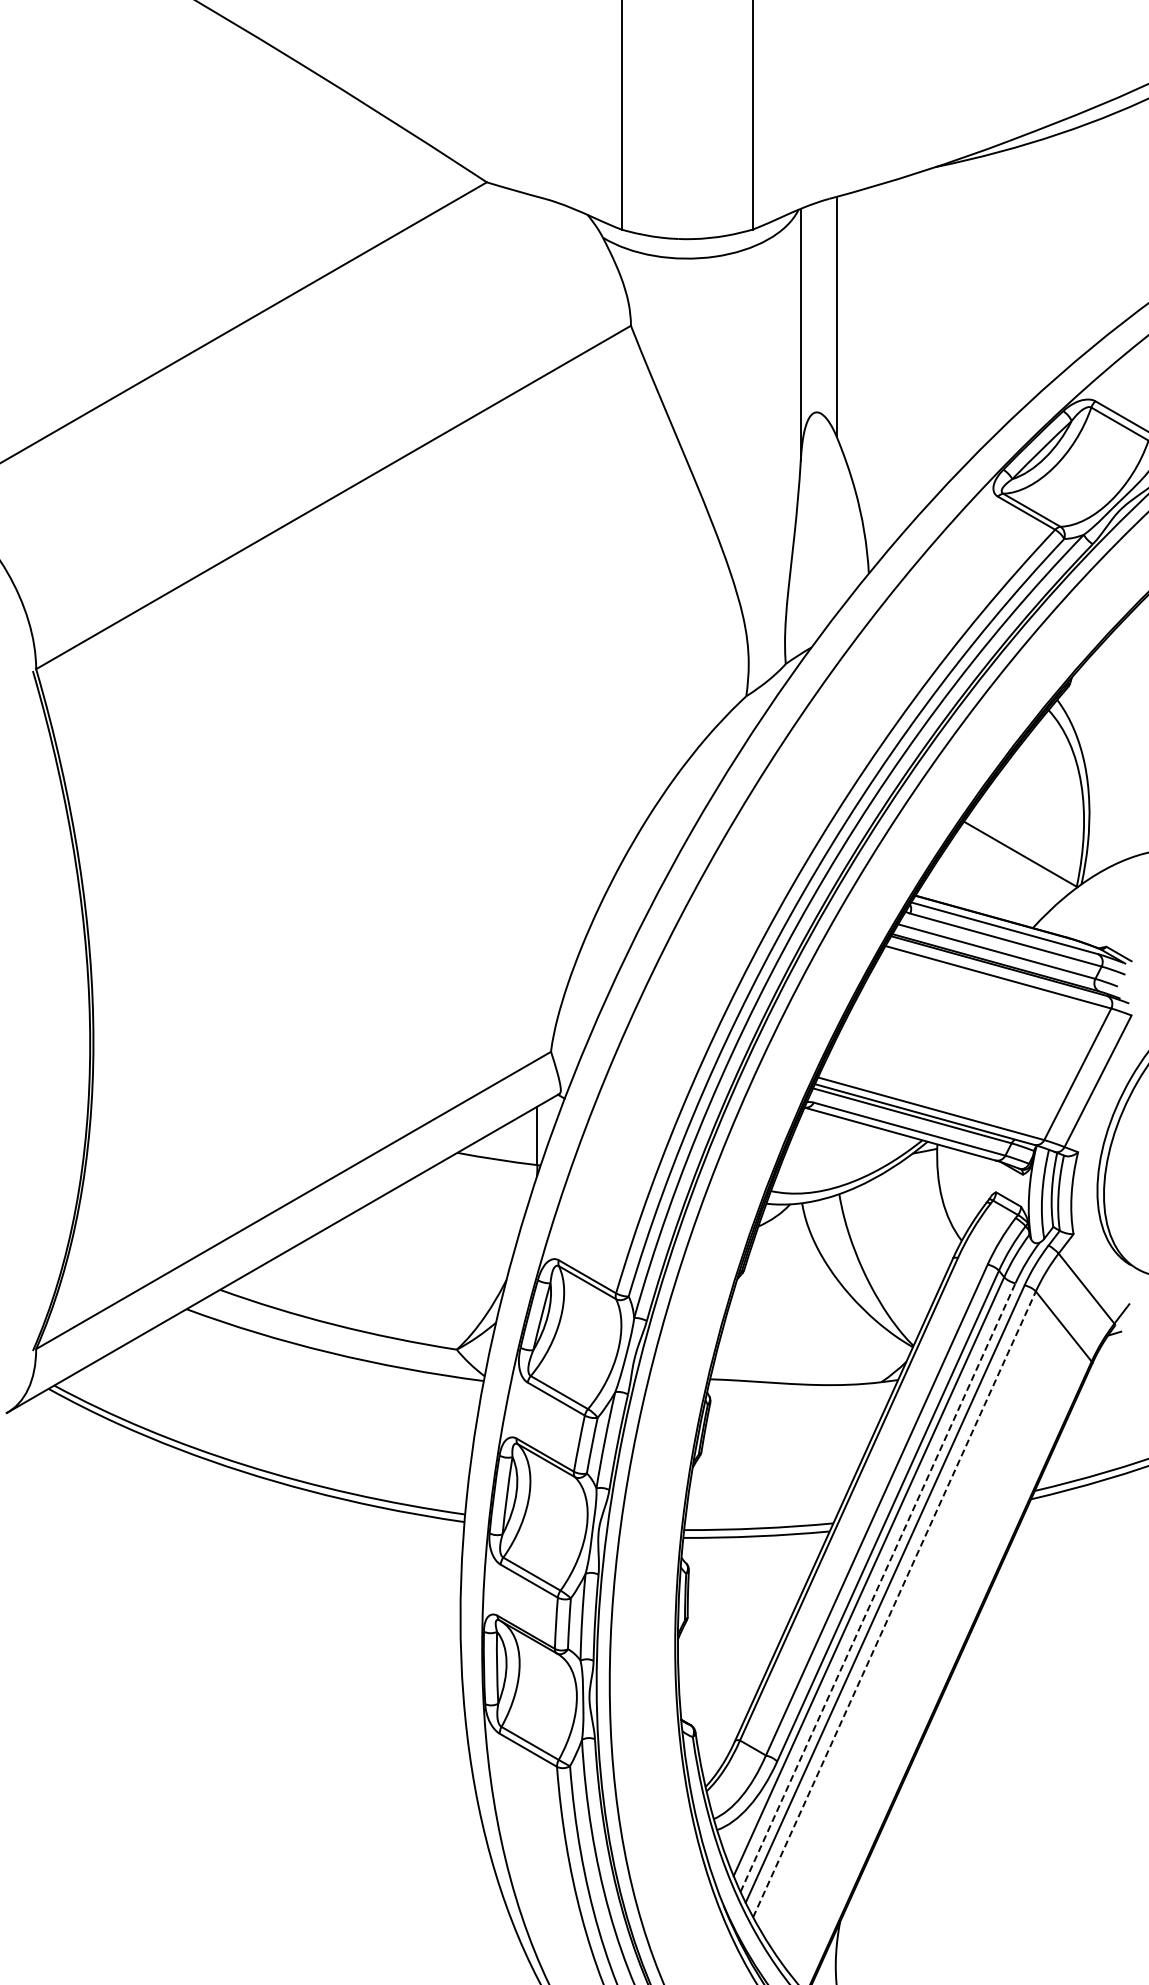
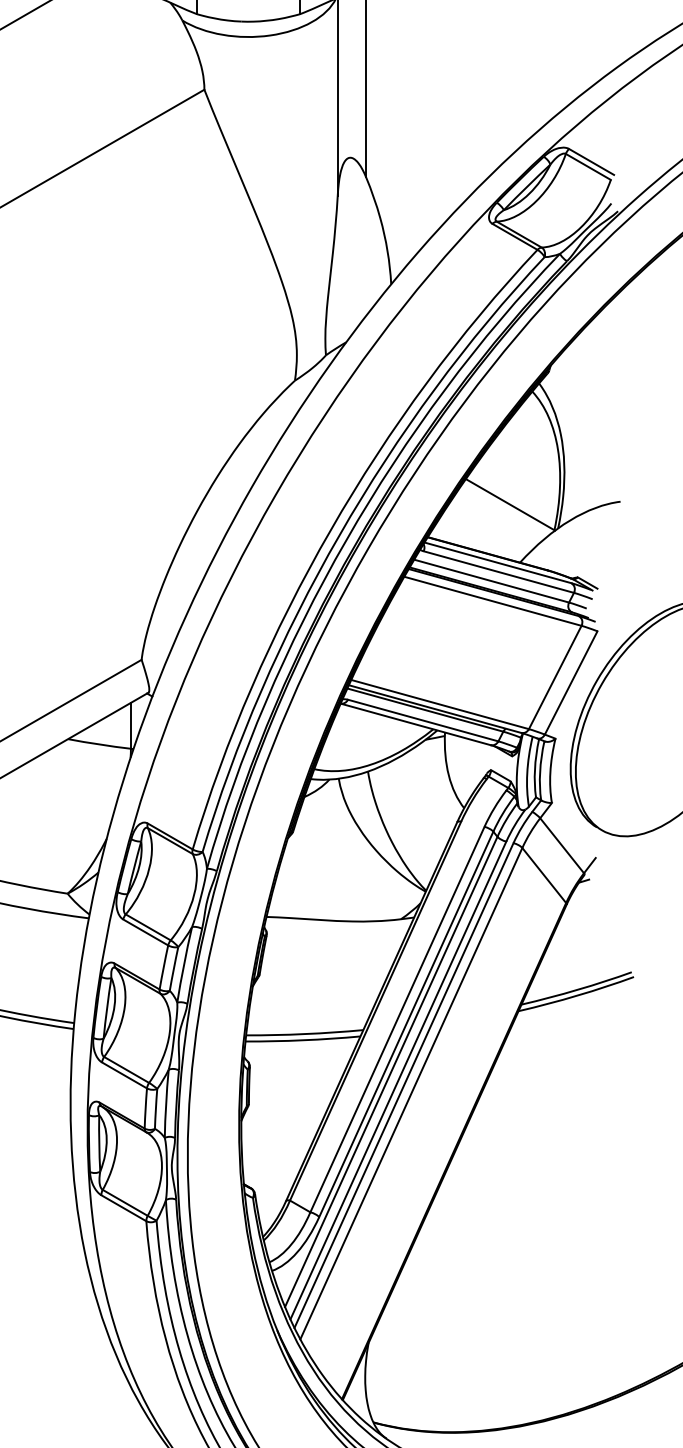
line: (878, 1587) -> (398, 1080), dashed -> solid
line: (894, 1603) -> (411, 1092), dashed -> solid

